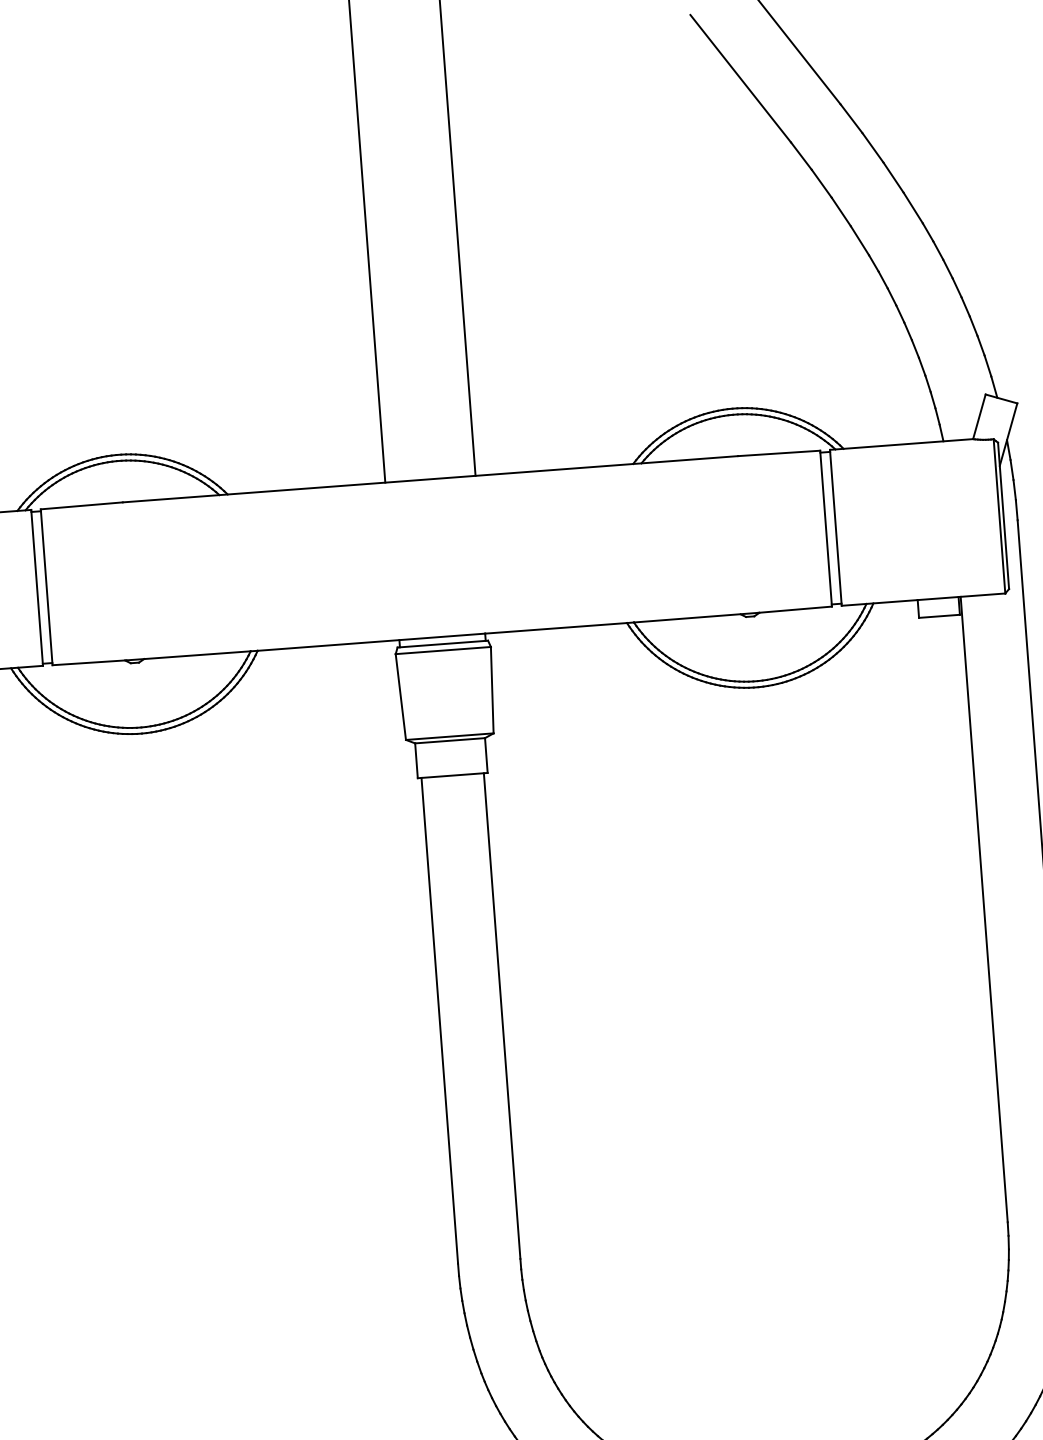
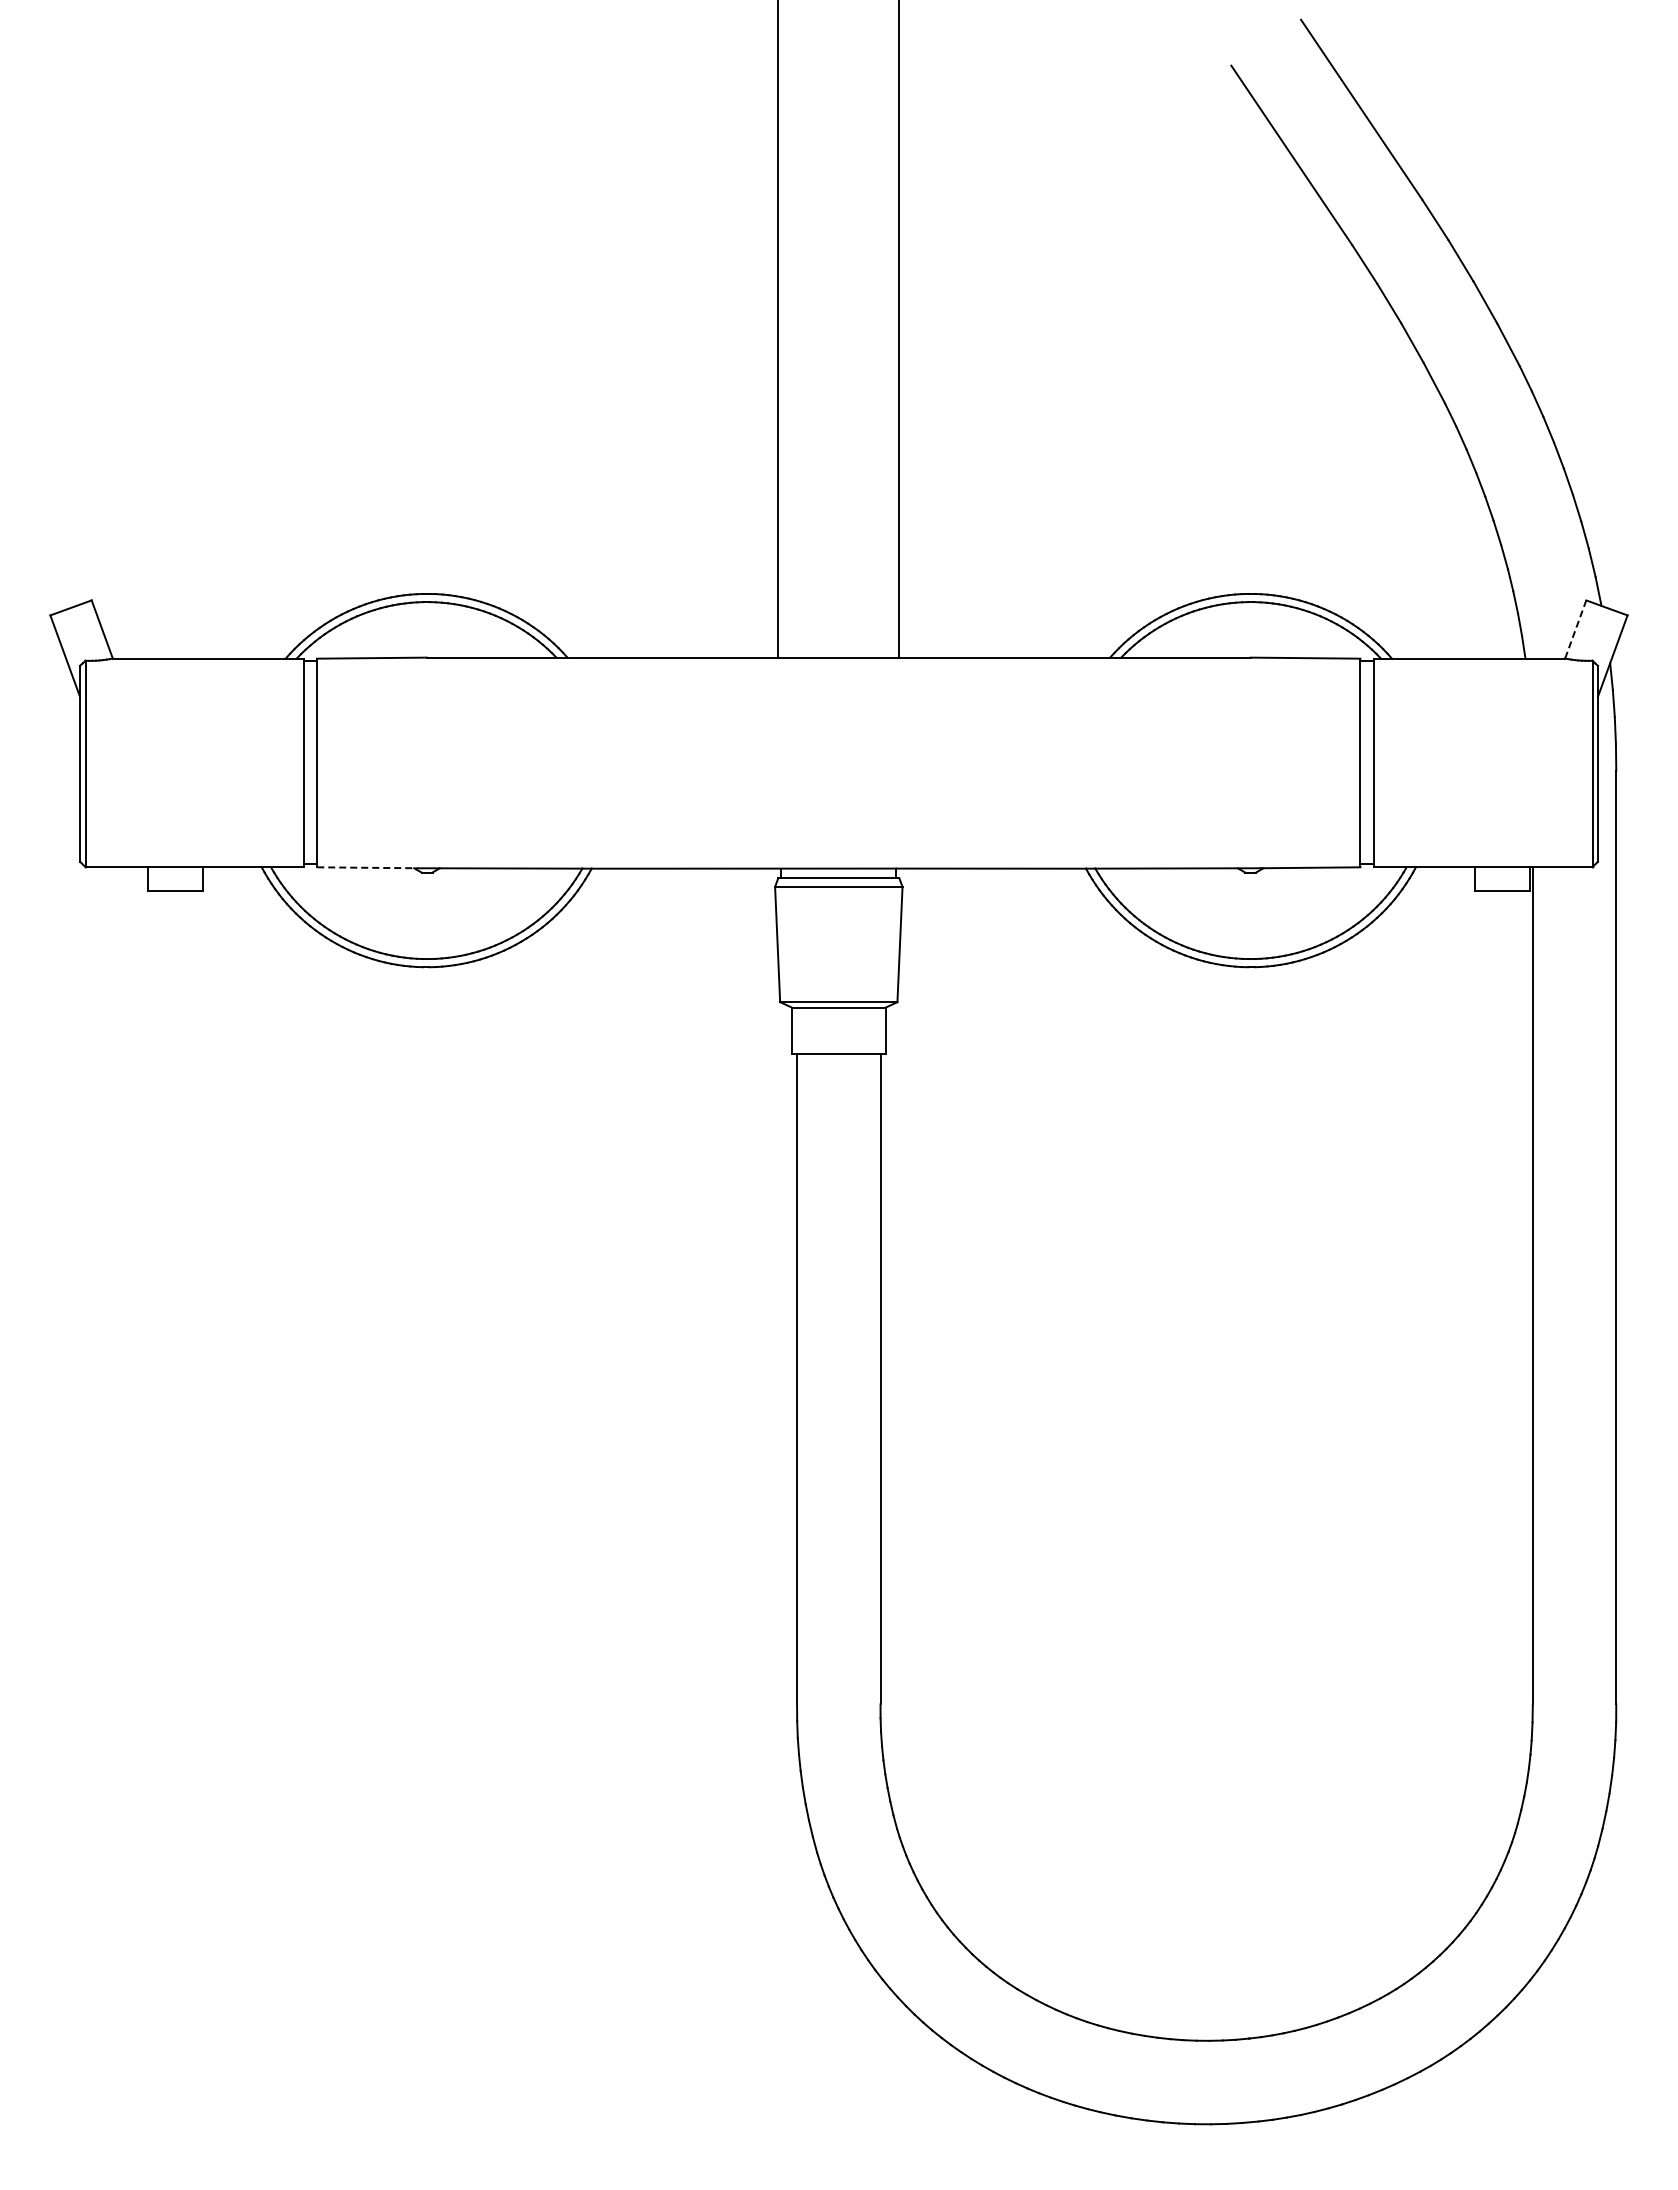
line: (979, 416) -> (1575, 629), solid -> dashed
line: (90, 662) -> (367, 867), solid -> dashed

